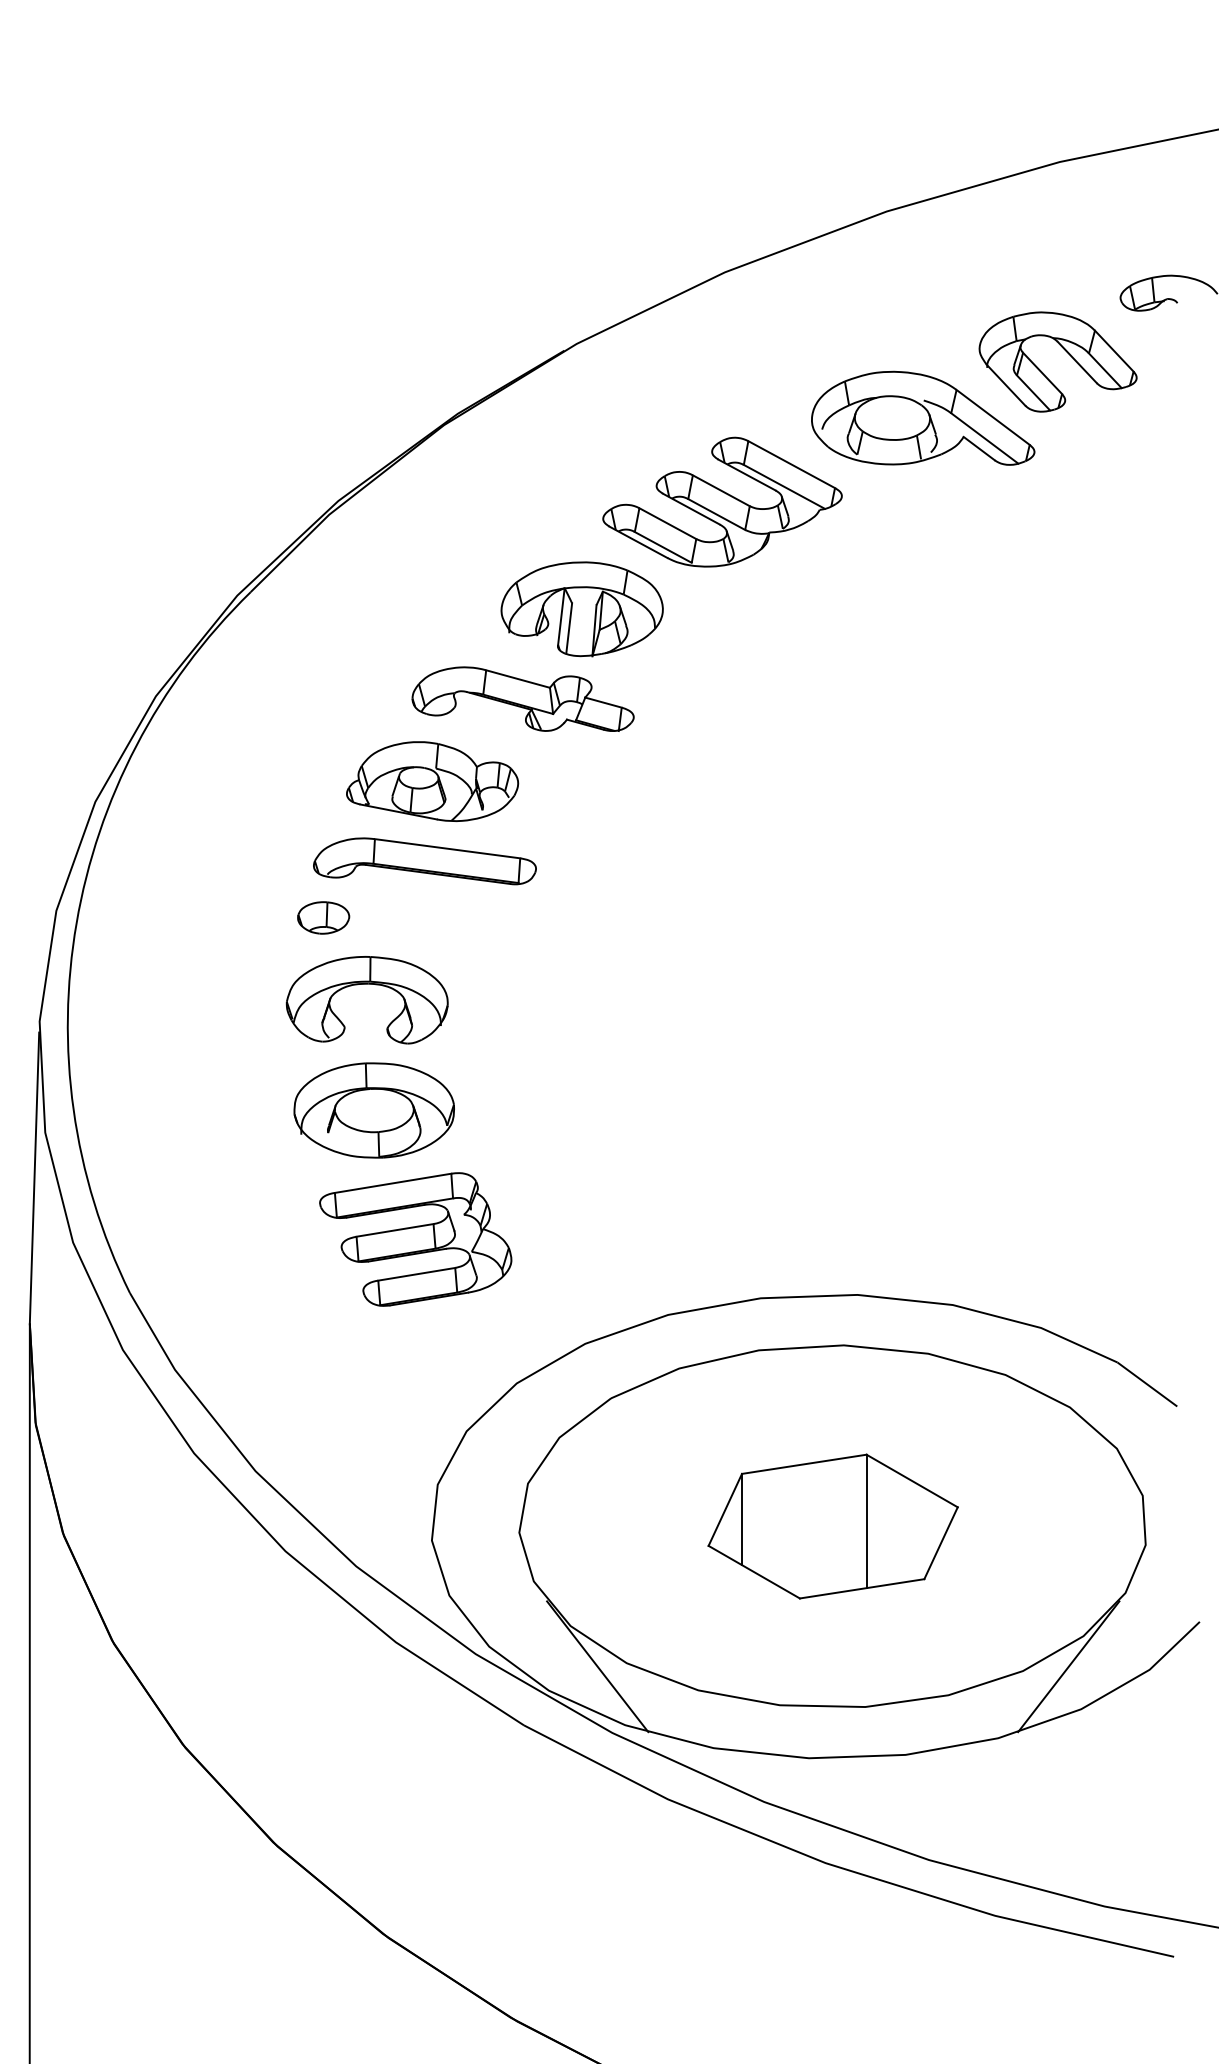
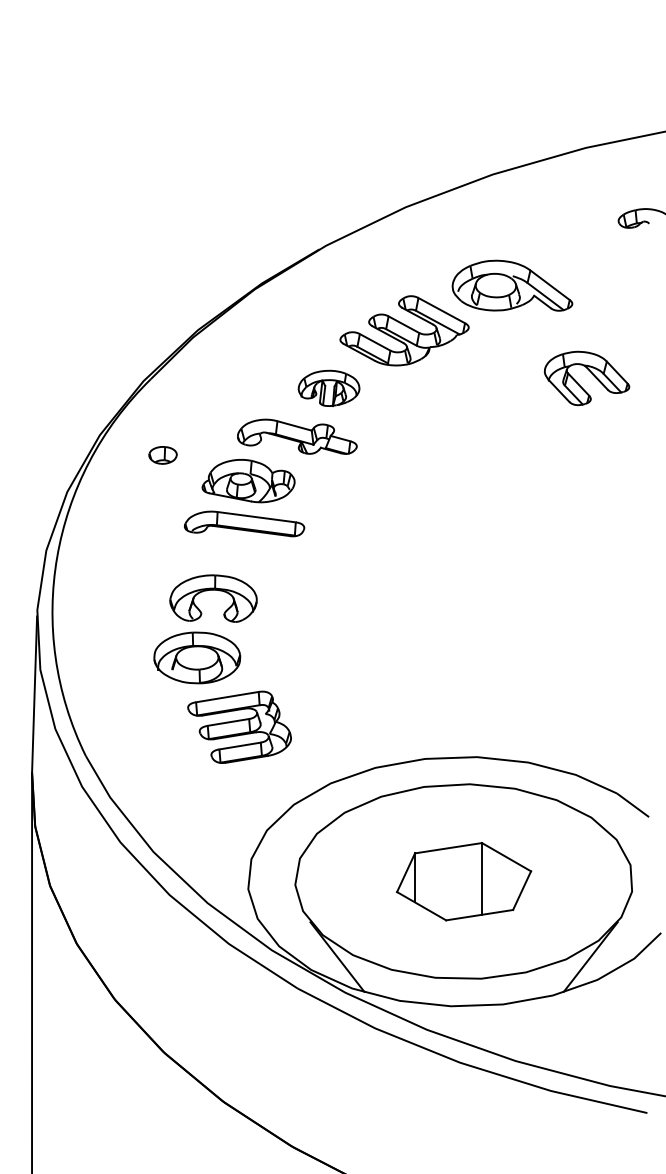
part: (1070, 358) -> (593, 376), moved
part: (581, 609) -> (328, 388), size x0.7
part: (322, 918) -> (162, 455), moved
part: (374, 1109) -> (197, 657), moved

